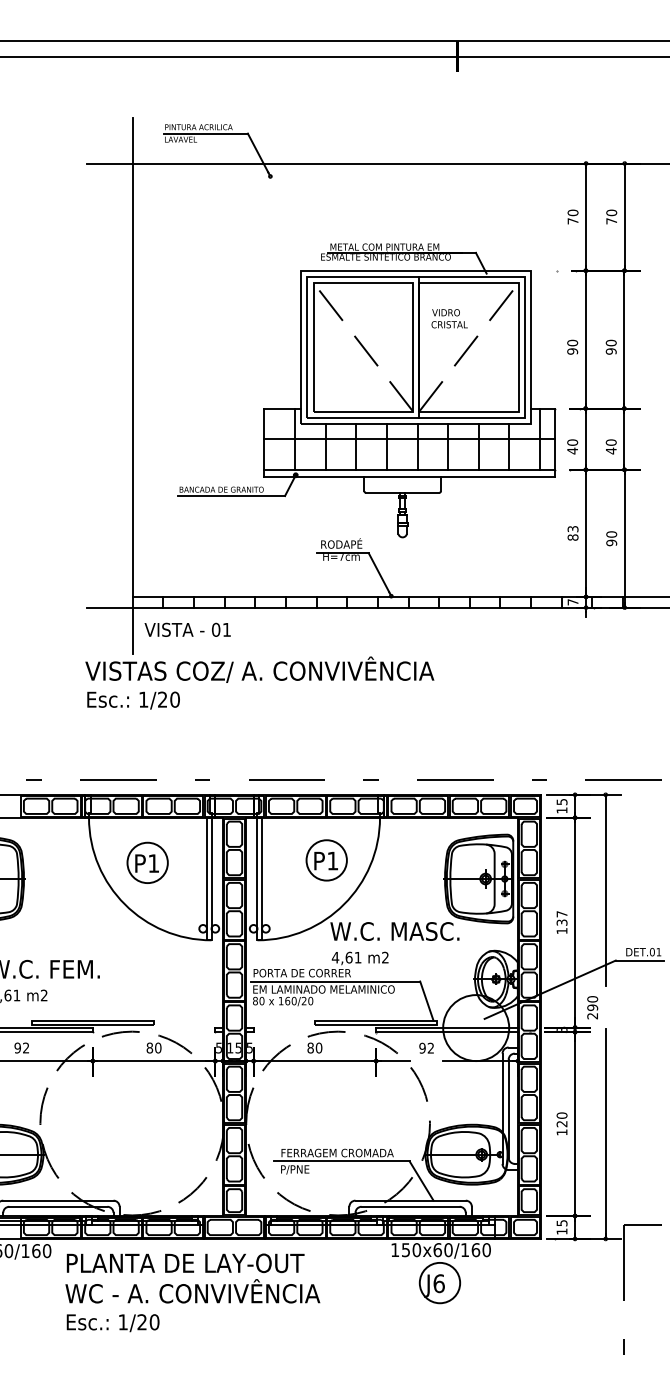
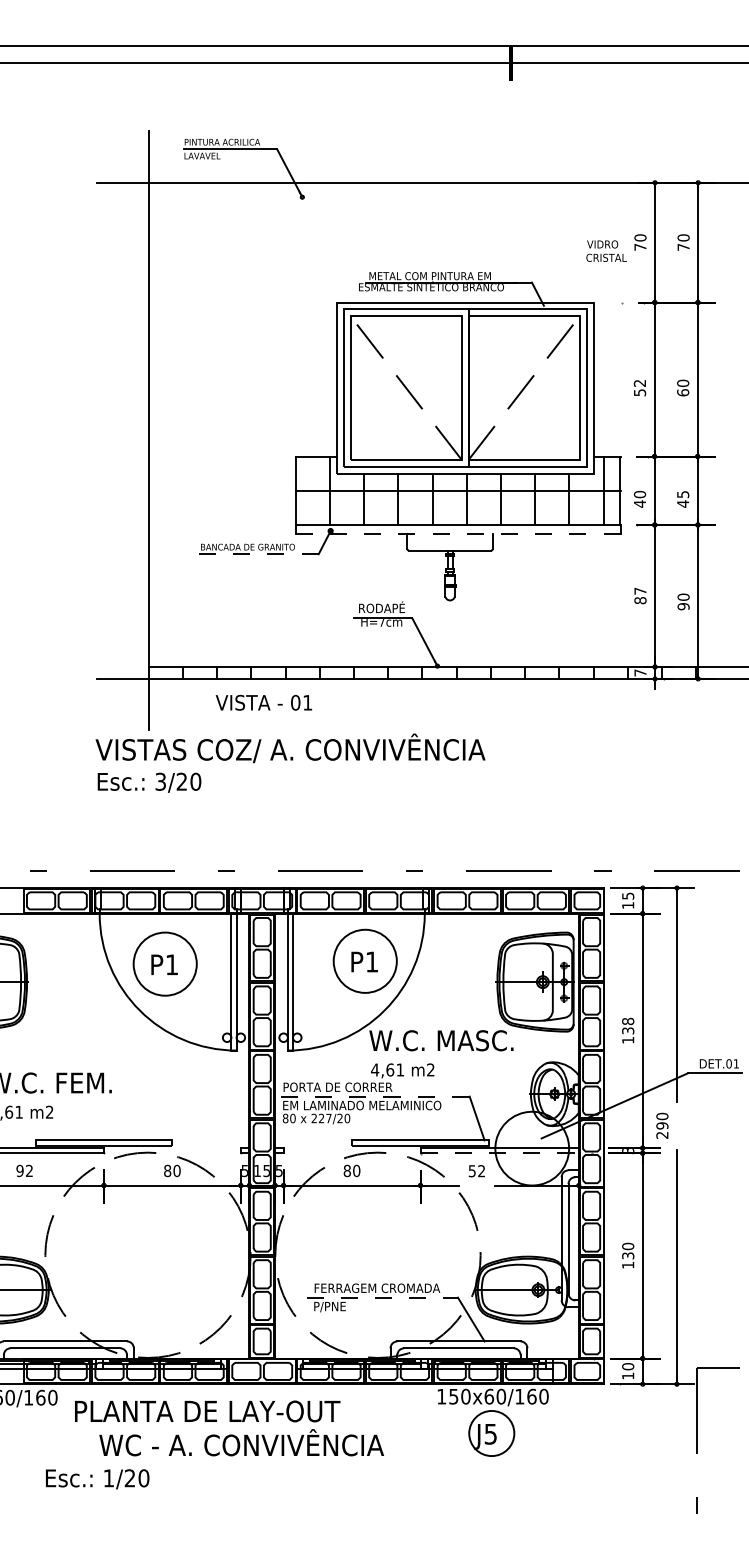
text: (449, 318) -> (606, 250), moved
text: (572, 346) -> (639, 387), 90 -> 52
text: (611, 351) -> (683, 392), 90 -> 60
text: (611, 442) -> (683, 494), 40 -> 45
line: (410, 477) -> (458, 533), solid -> dashed
line: (232, 496) -> (259, 554), solid -> dashed
text: (573, 528) -> (640, 590), 83 -> 87
text: (187, 629) -> (263, 702), moved
text: (143, 699) -> (160, 781), 1/20 -> 3/20
circle: (326, 859) -> (364, 960), size x1.4
circle: (147, 862) -> (164, 963), size x1.4
text: (562, 914) -> (628, 1021), 137 -> 138
line: (335, 981) -> (375, 1096), solid -> dashed
text: (287, 1001) -> (321, 1118), 160/20 -> 227/20
line: (447, 1032) -> (500, 1153), solid -> dashed
text: (421, 1047) -> (471, 1170), 92 -> 52
text: (562, 1123) -> (628, 1255), 120 -> 130
line: (342, 1161) -> (382, 1297), solid -> dashed
text: (562, 1223) -> (628, 1366), 15 -> 10
text: (438, 1283) -> (490, 1433), J6 -> J5
text: (192, 1291) -> (241, 1442), moved
text: (113, 1323) -> (97, 1479), moved

